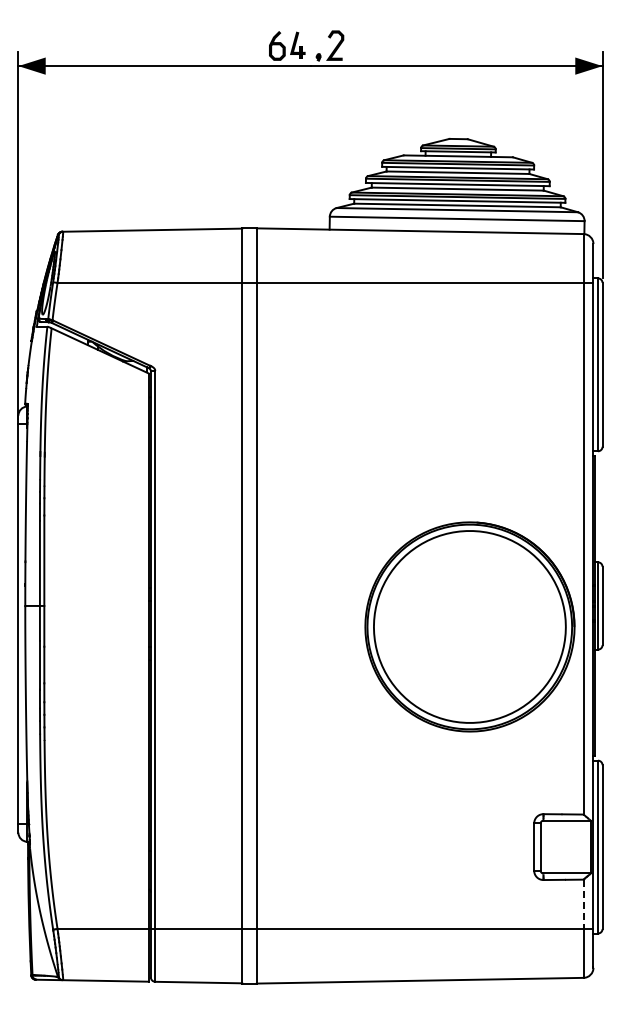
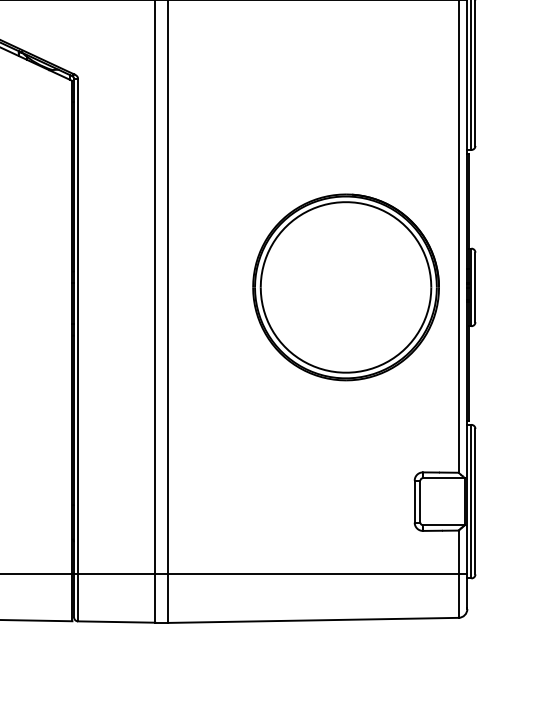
part: (469, 626) -> (345, 287), moved
line: (583, 904) -> (458, 552), dashed -> solid

